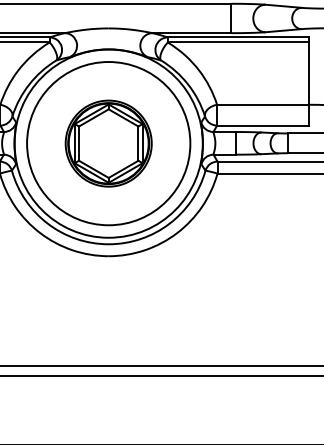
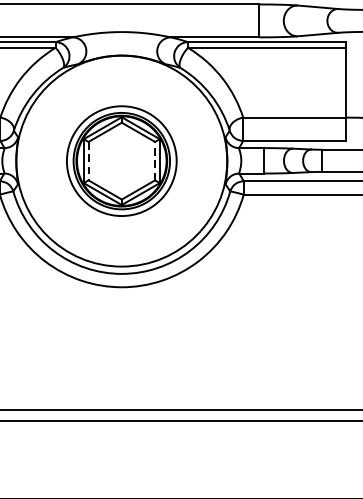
circle: (108, 143) -> (121, 160), size x0.6
line: (138, 143) -> (155, 160), solid -> dashed
line: (79, 144) -> (89, 162), solid -> dashed

